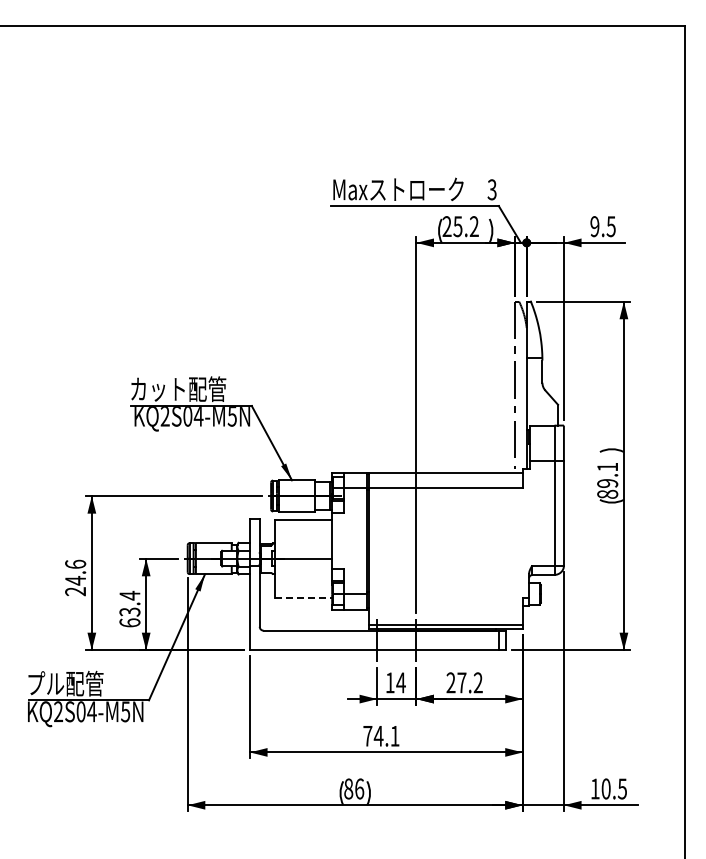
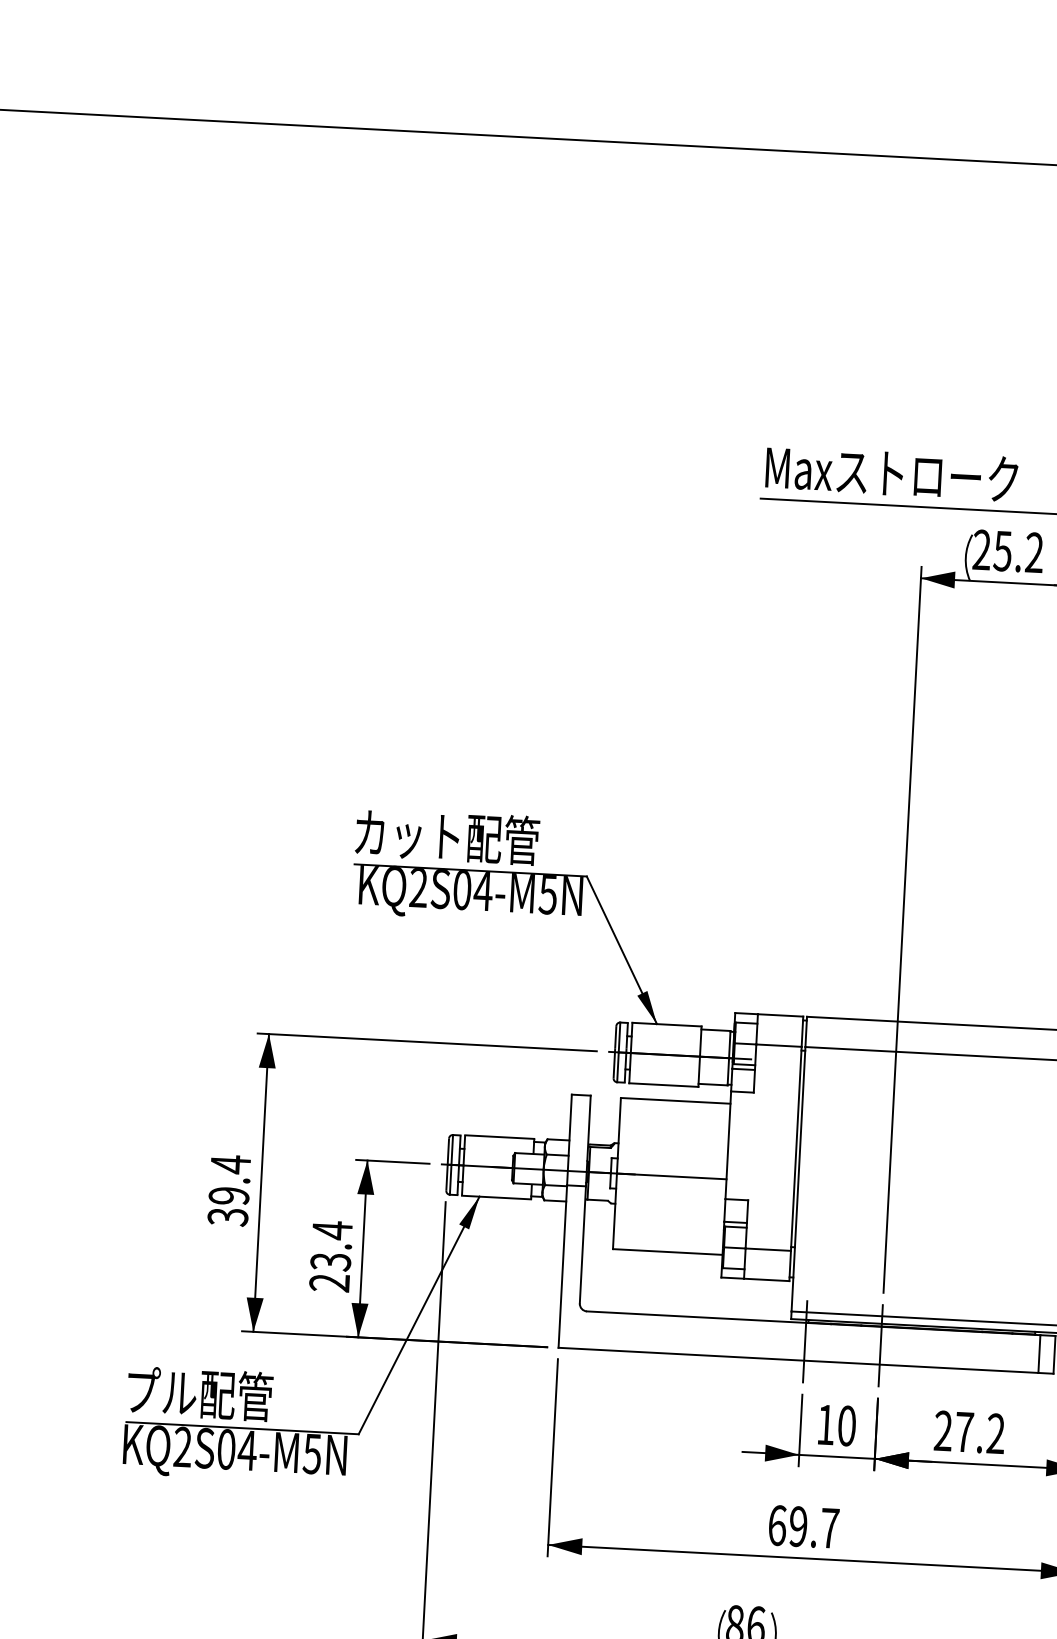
text: (75, 577) -> (229, 1189), 24.6 -> 39.4
line: (304, 597) -> (669, 1251), dashed -> solid
text: (129, 622) -> (328, 1282), 63.4 -> 23.4
text: (400, 682) -> (845, 1425), 14 -> 10
text: (381, 735) -> (803, 1525), 74.1 -> 69.7

